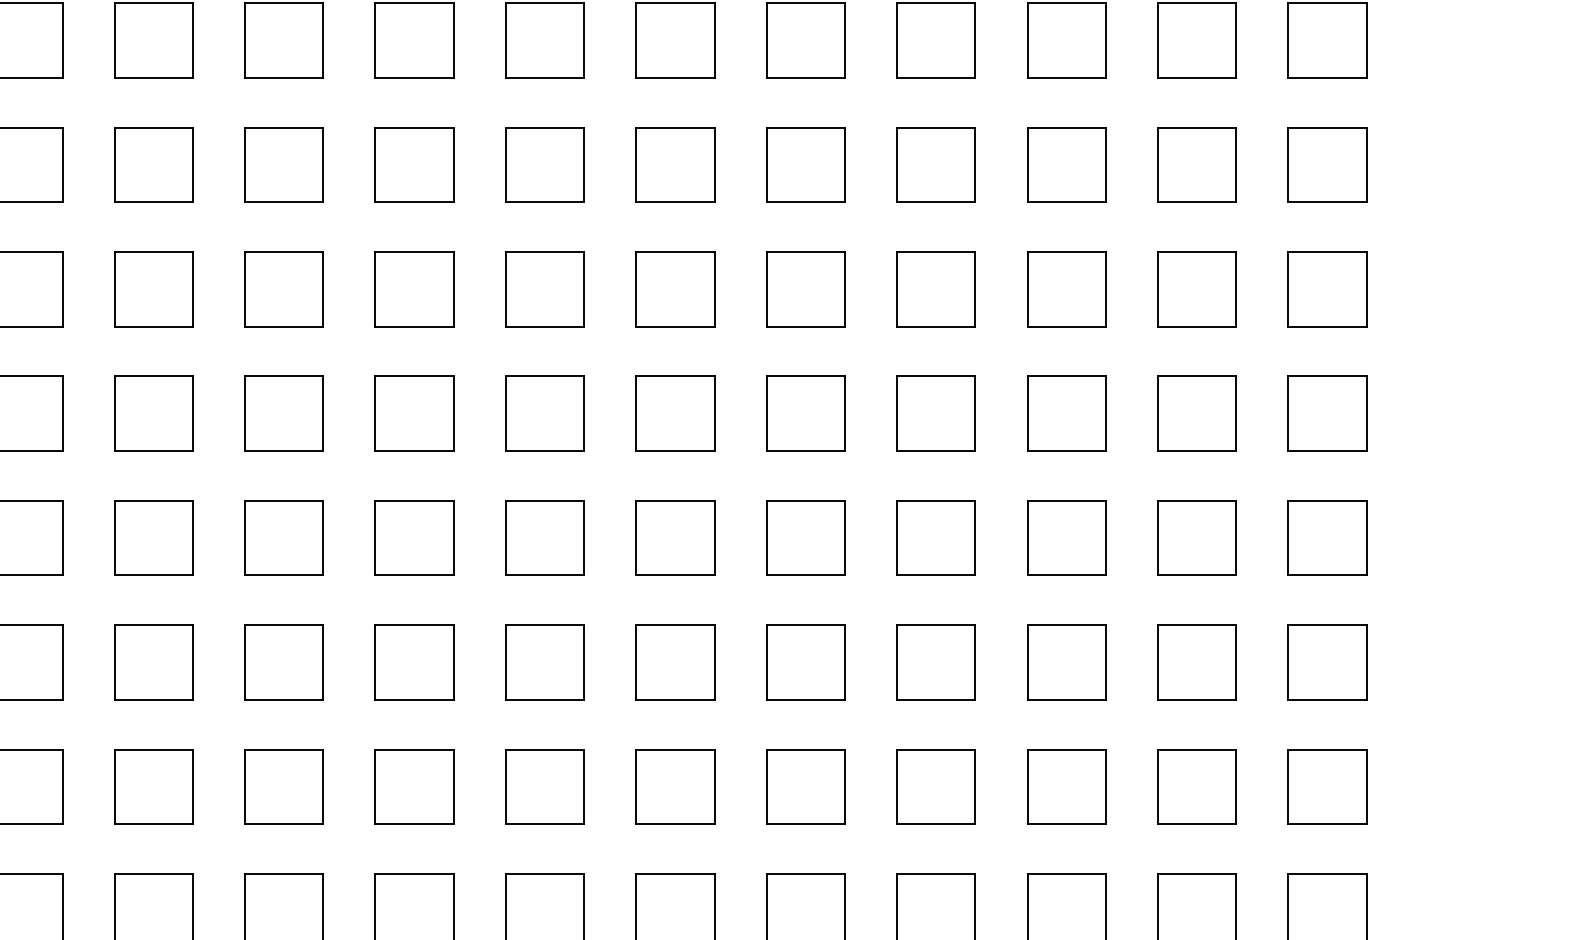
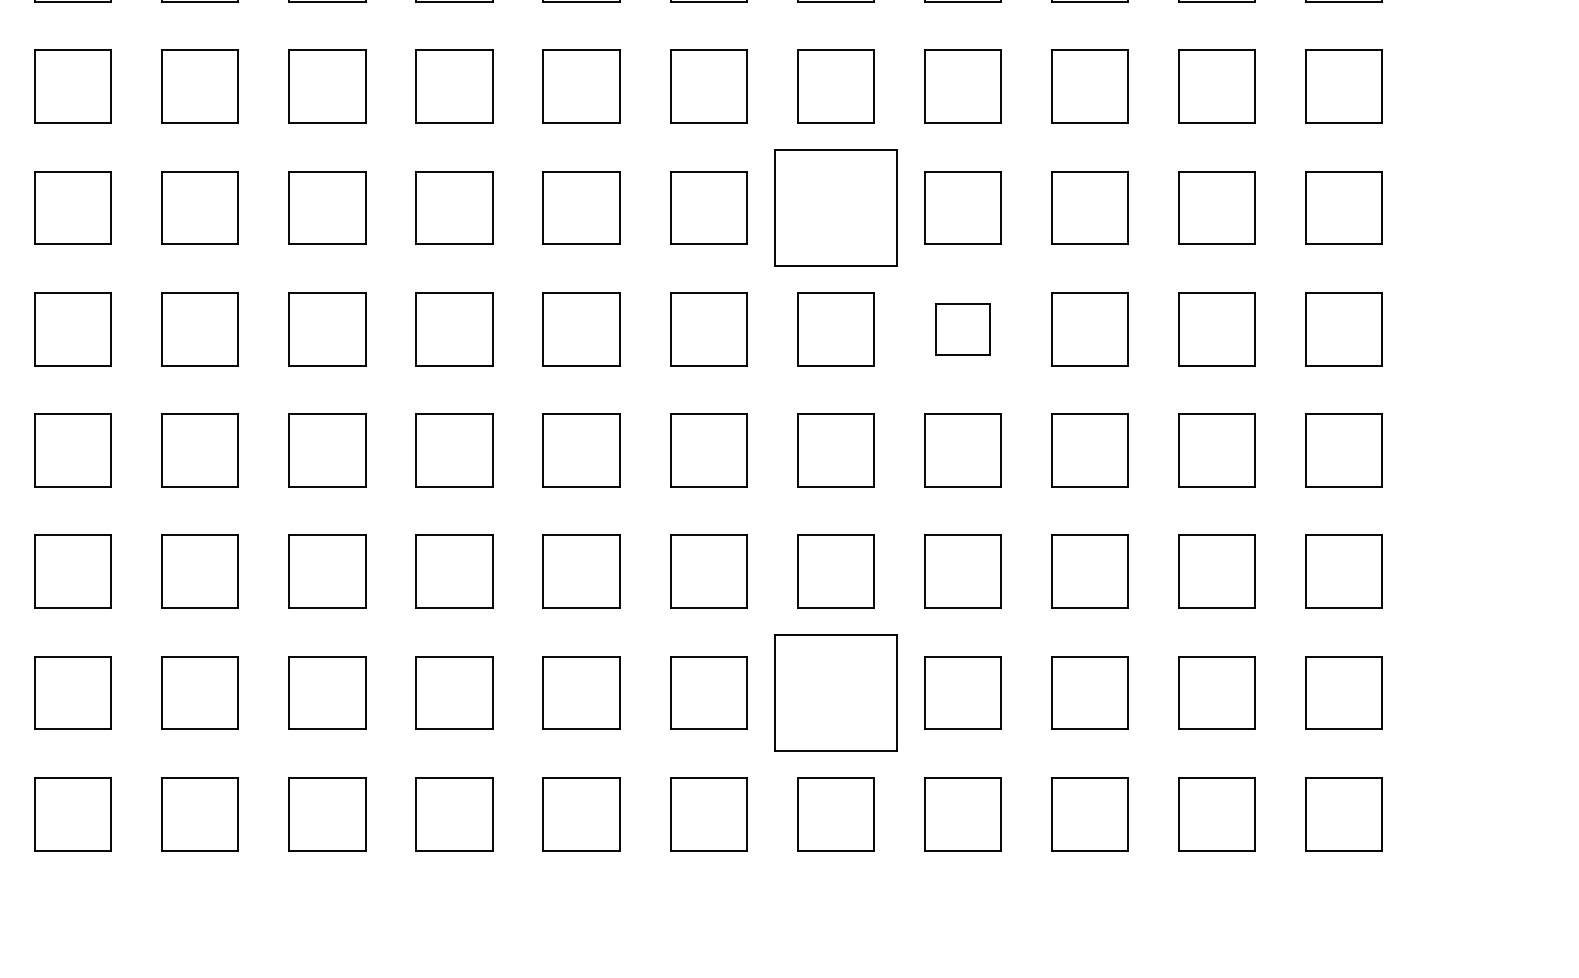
part: (805, 288) -> (835, 207), size x1.6
part: (935, 413) -> (962, 329), size x0.7
part: (805, 786) -> (835, 692), size x1.6

